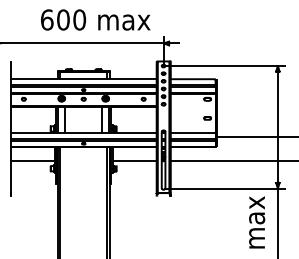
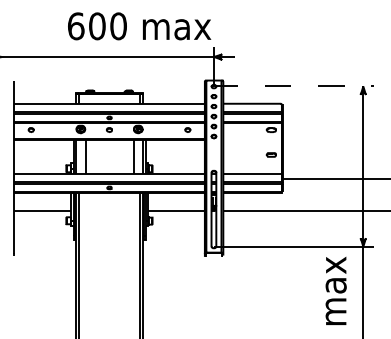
text: (95, 19) -> (139, 25), moved
line: (223, 65) -> (292, 85), solid -> dashed

